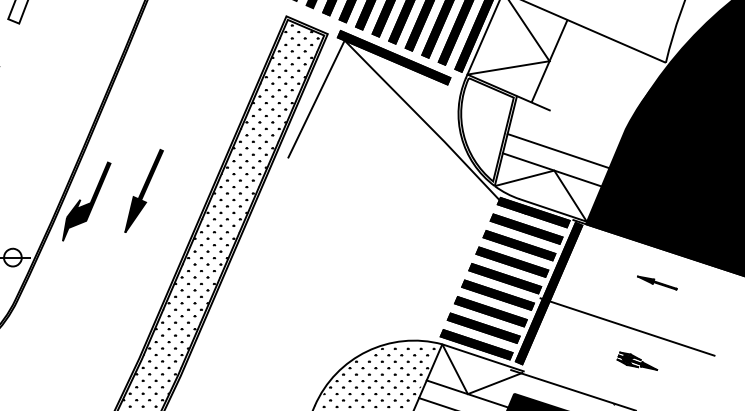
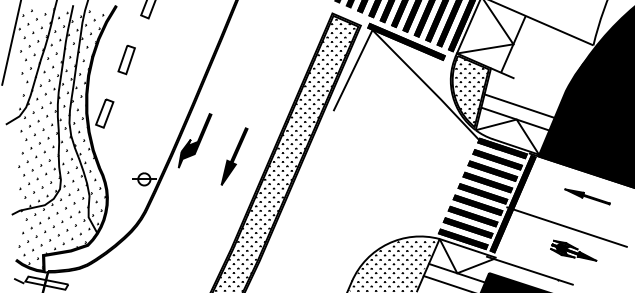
hatch: (485, 128) -> (469, 90), added
part: (144, 190) -> (234, 156), moved
part: (657, 282) -> (587, 196), size x1.67
part: (636, 360) -> (573, 250), size x1.67

